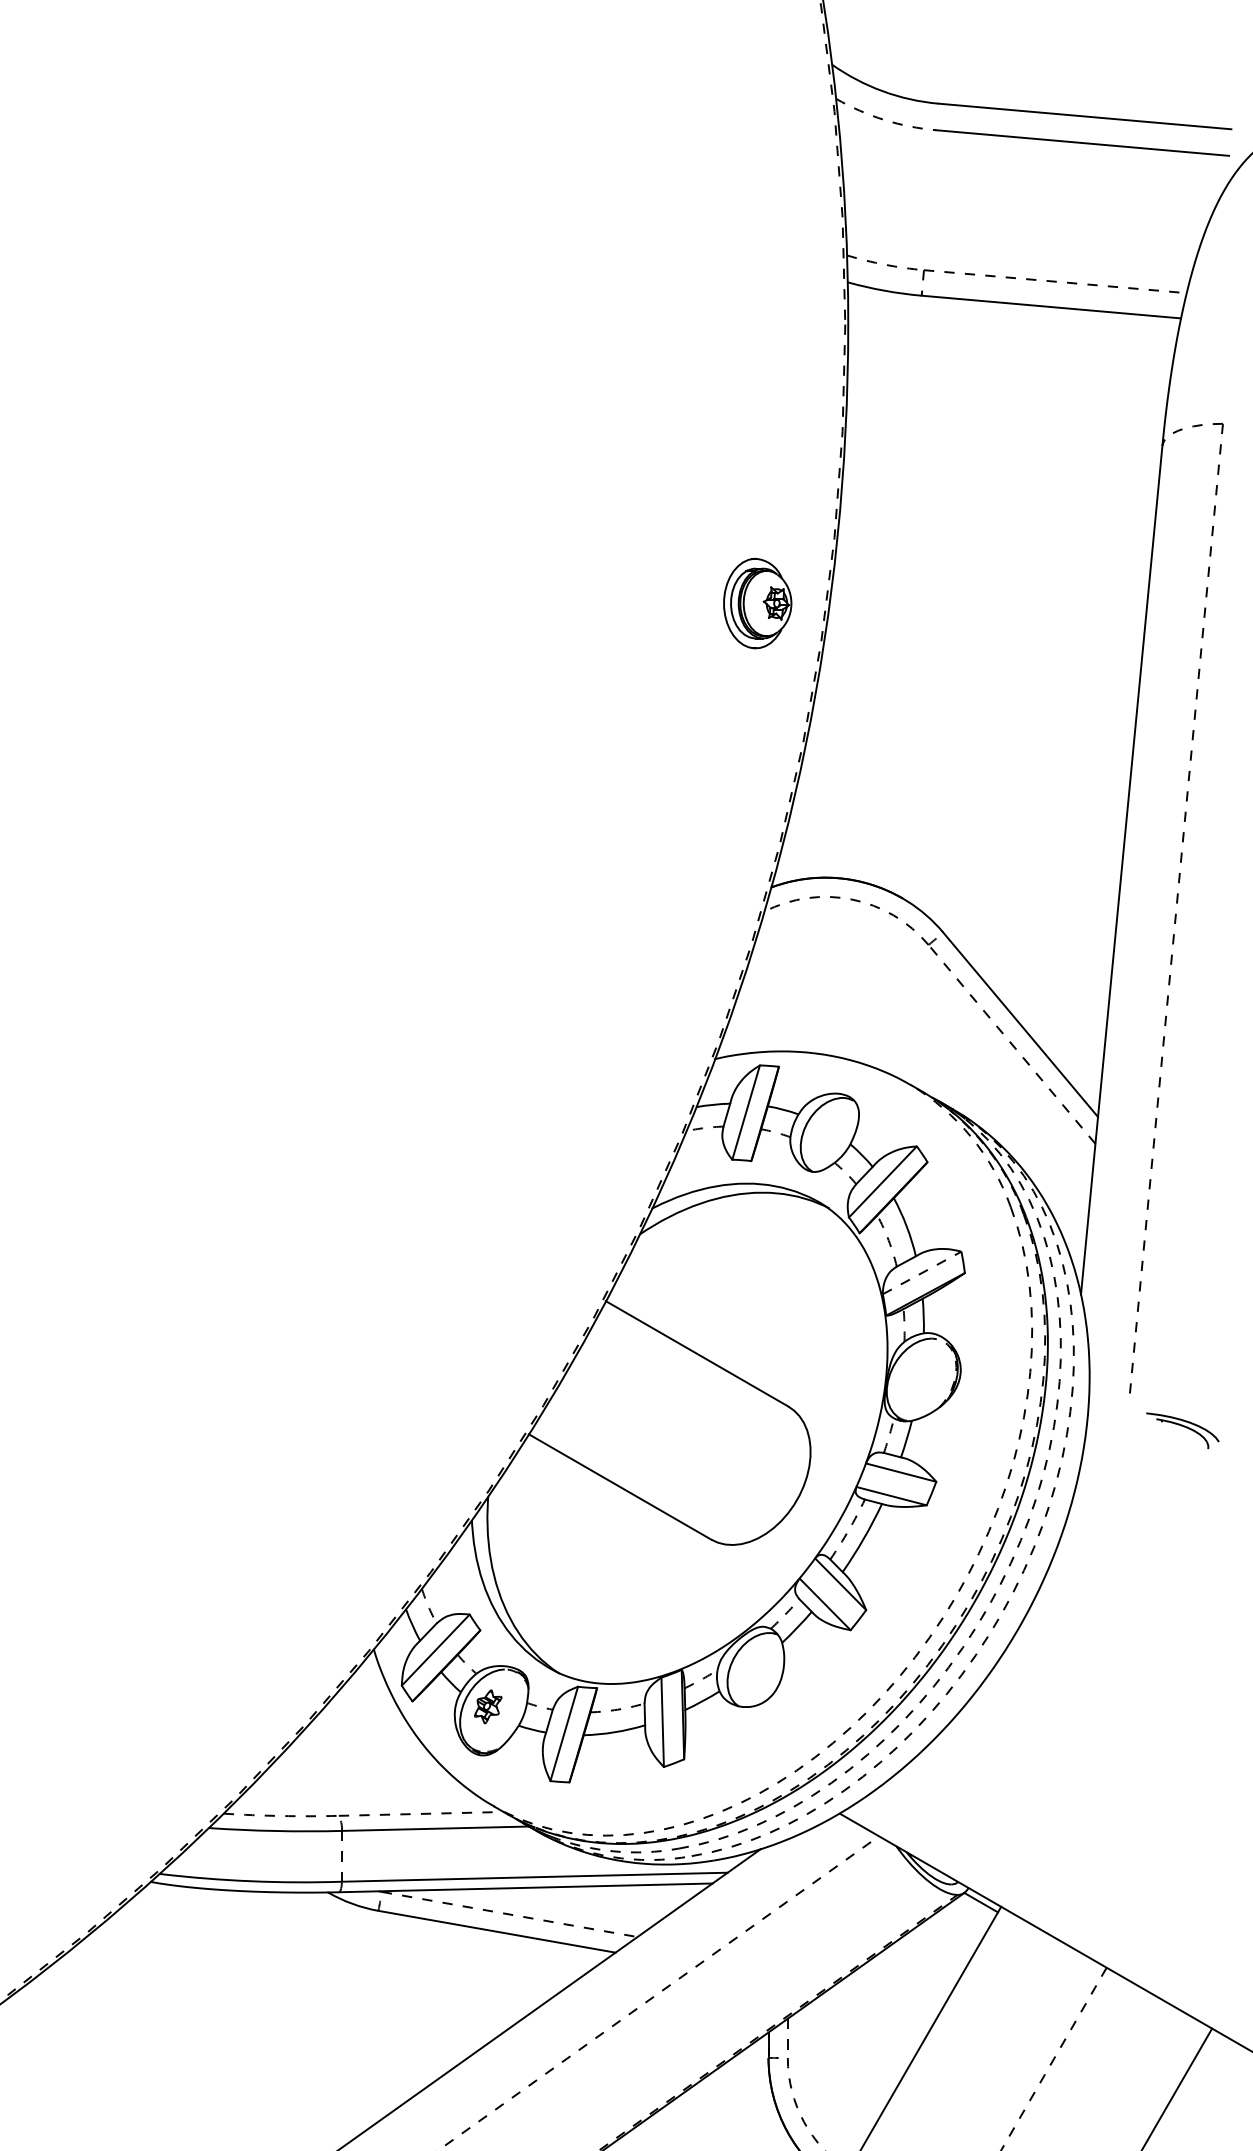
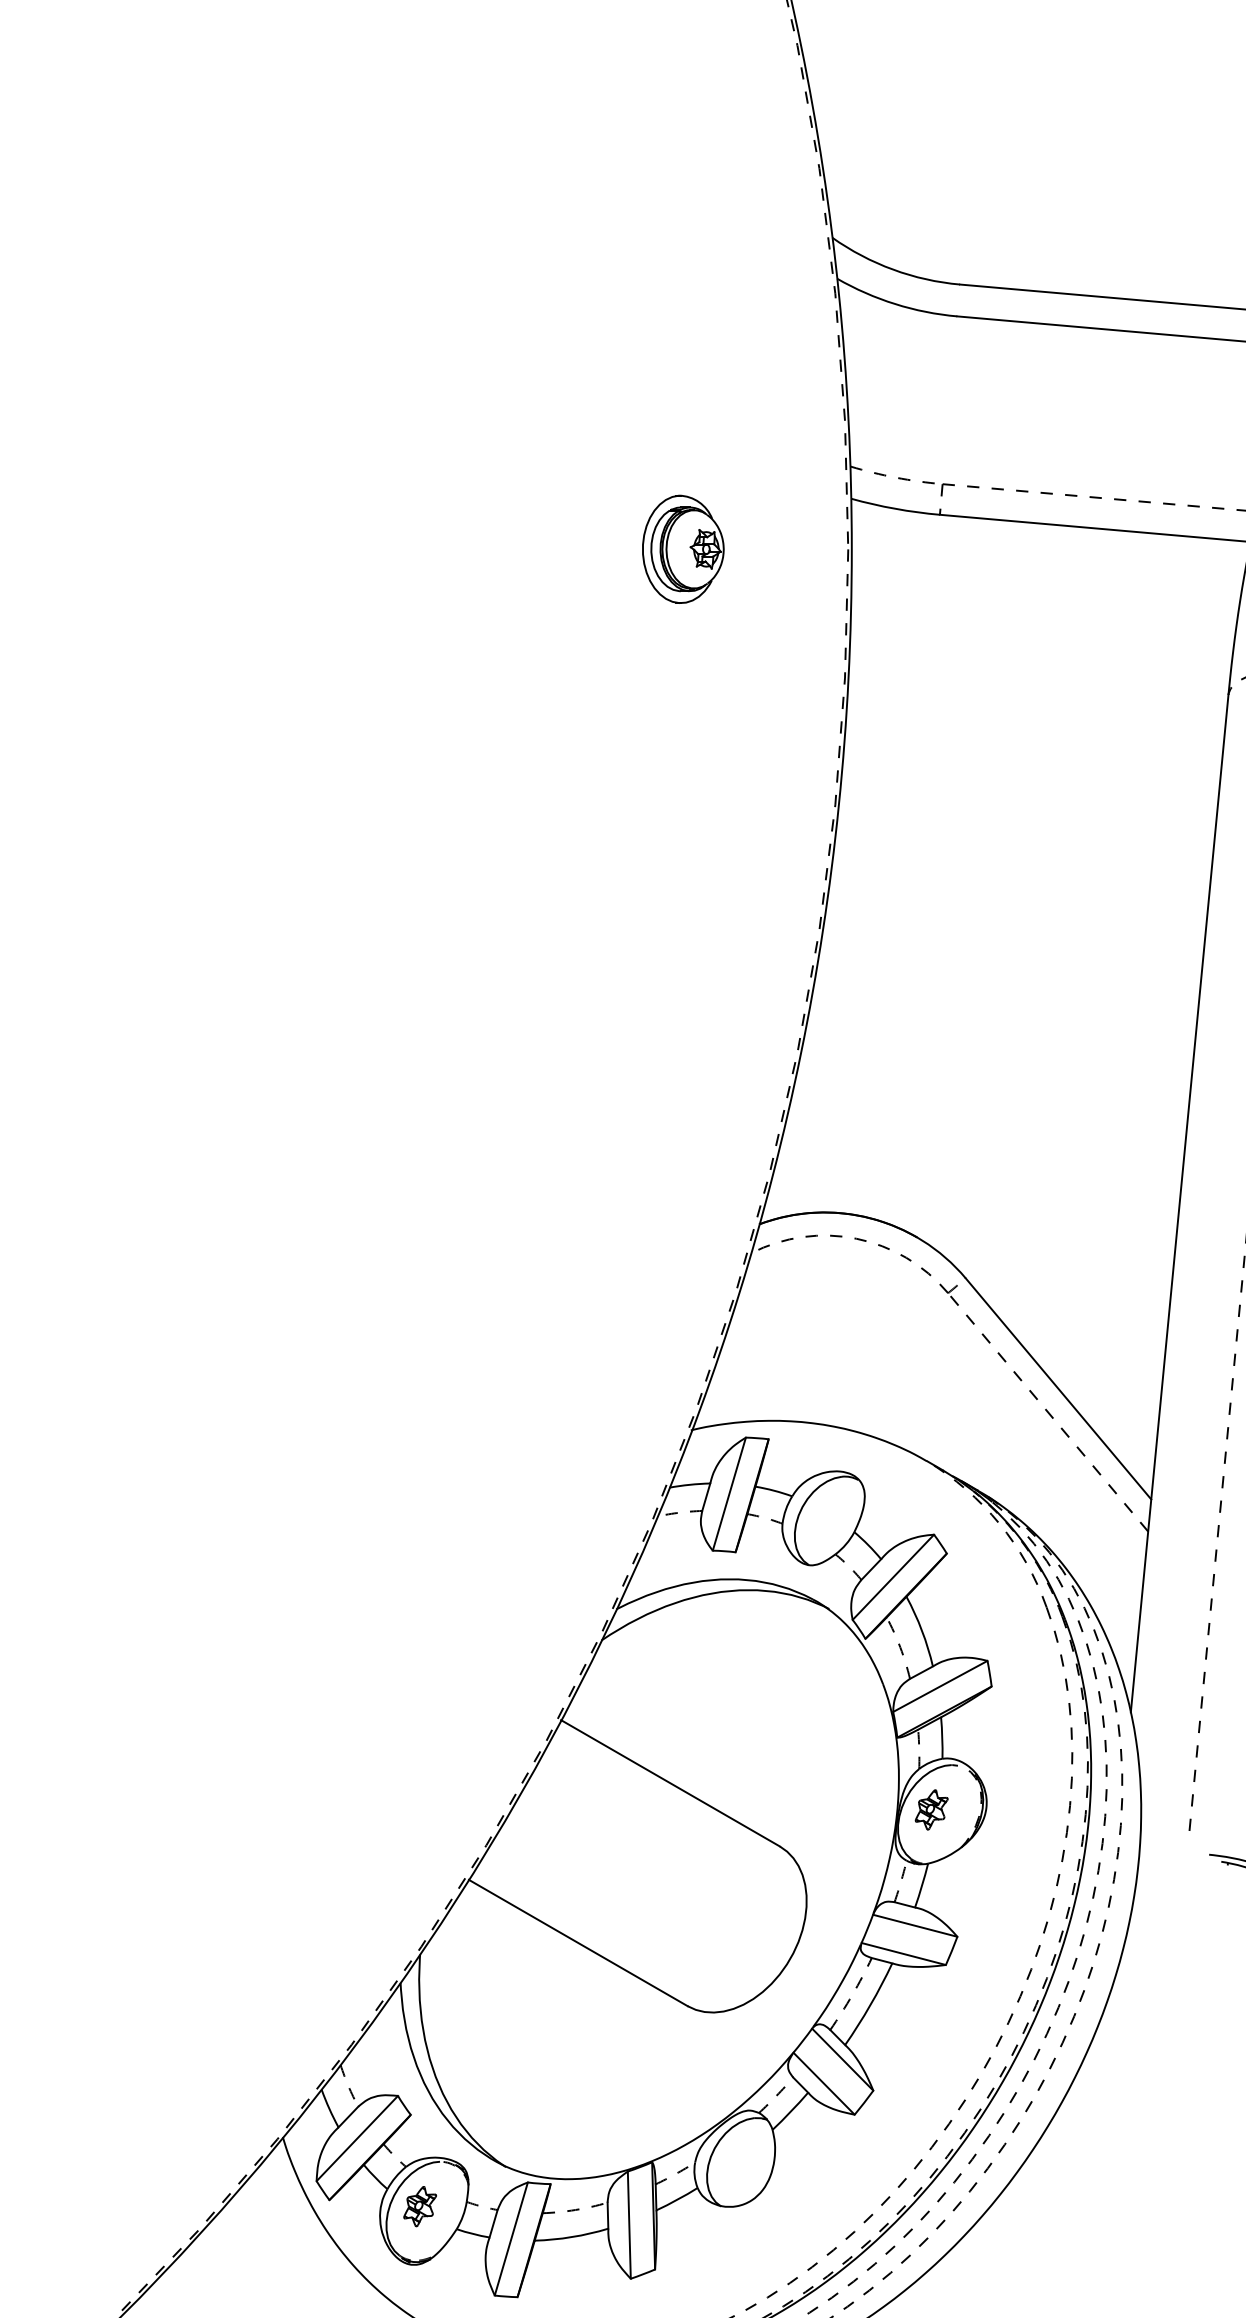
arc: (884, 119) -> (895, 303), dashed -> solid
part: (757, 603) -> (683, 549), moved
line: (922, 1272) -> (940, 1685), dashed -> solid
part: (914, 1375) -> (931, 1809), added

